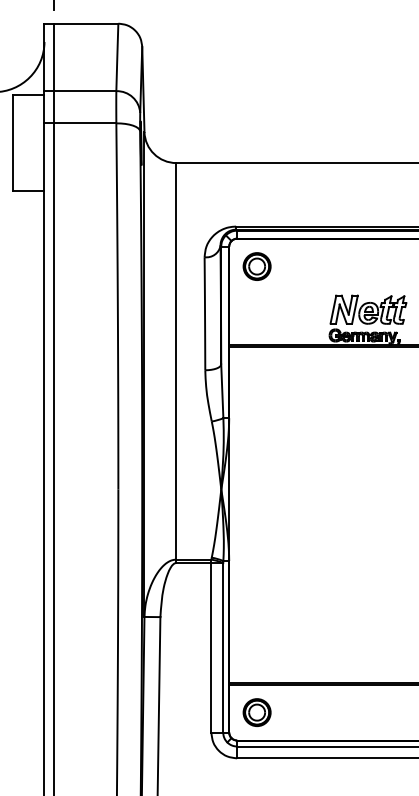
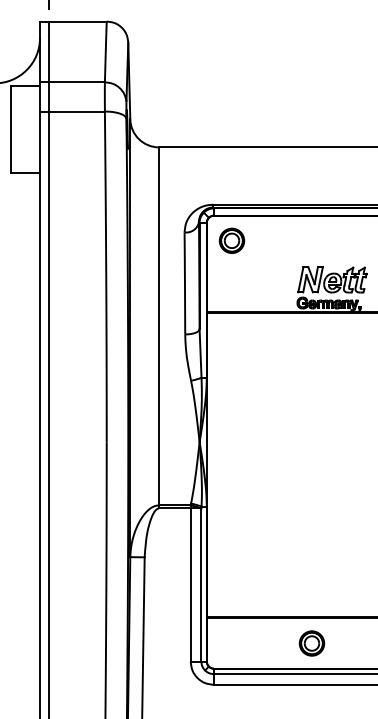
part: (256, 712) -> (311, 643), moved

